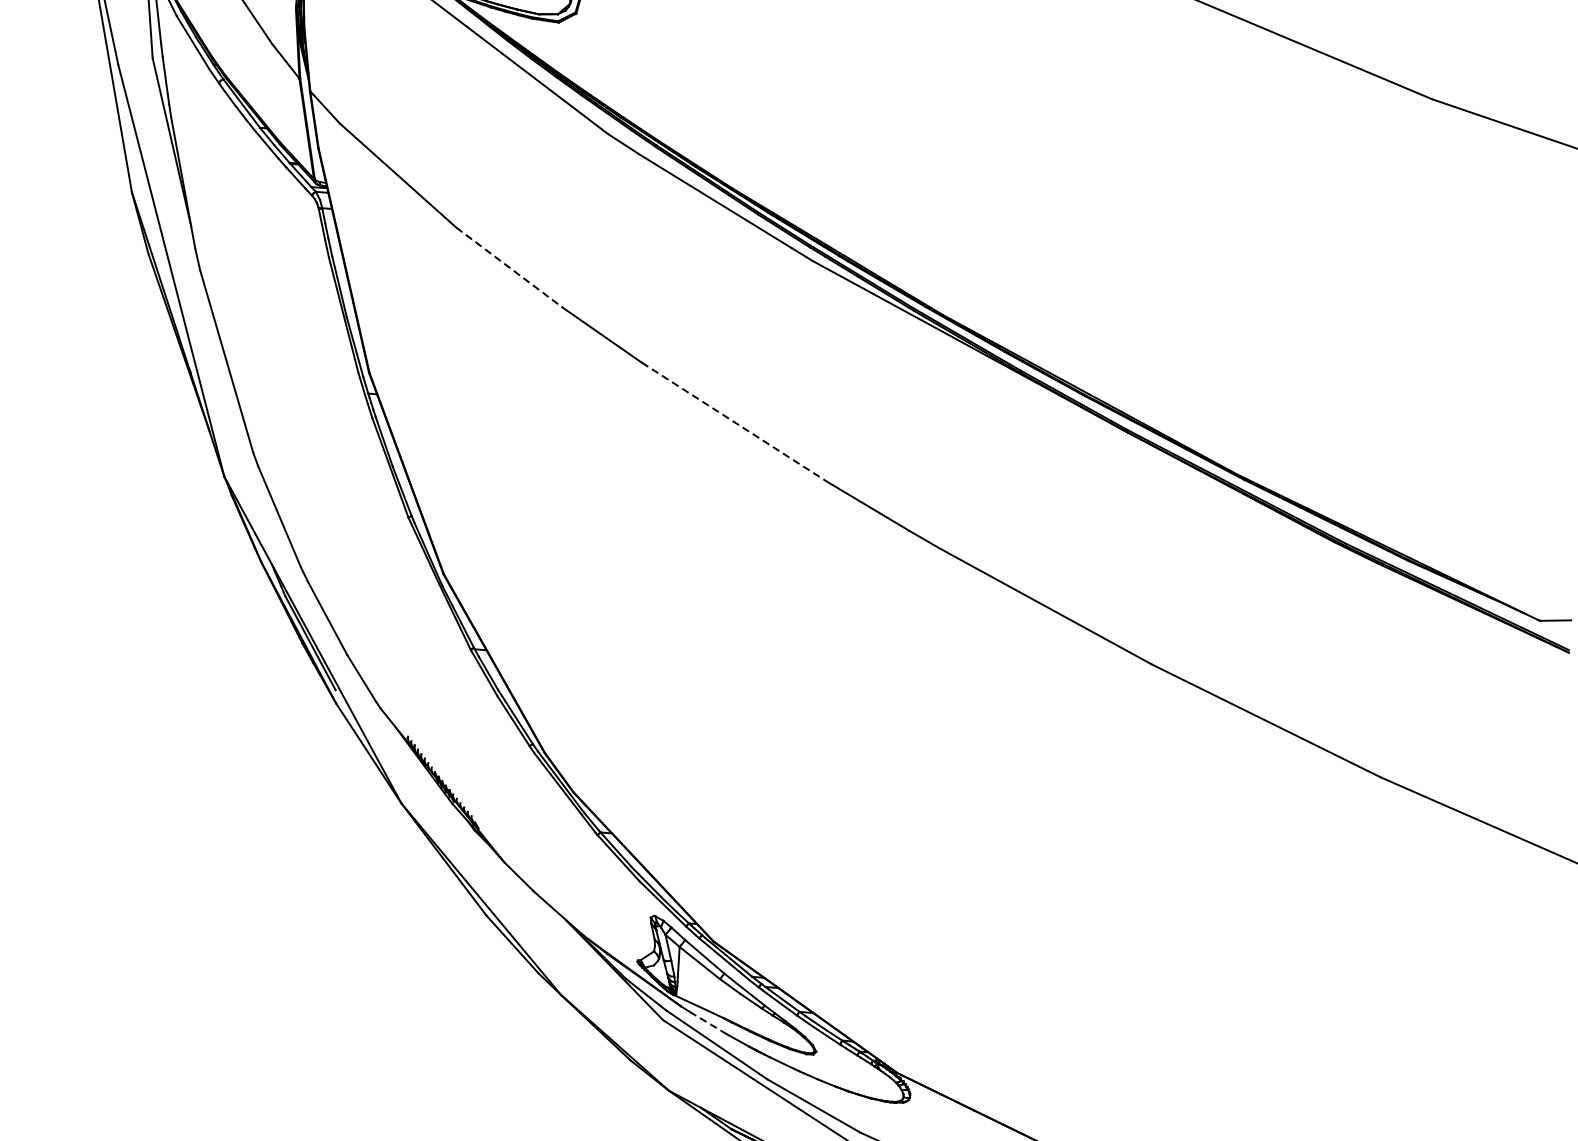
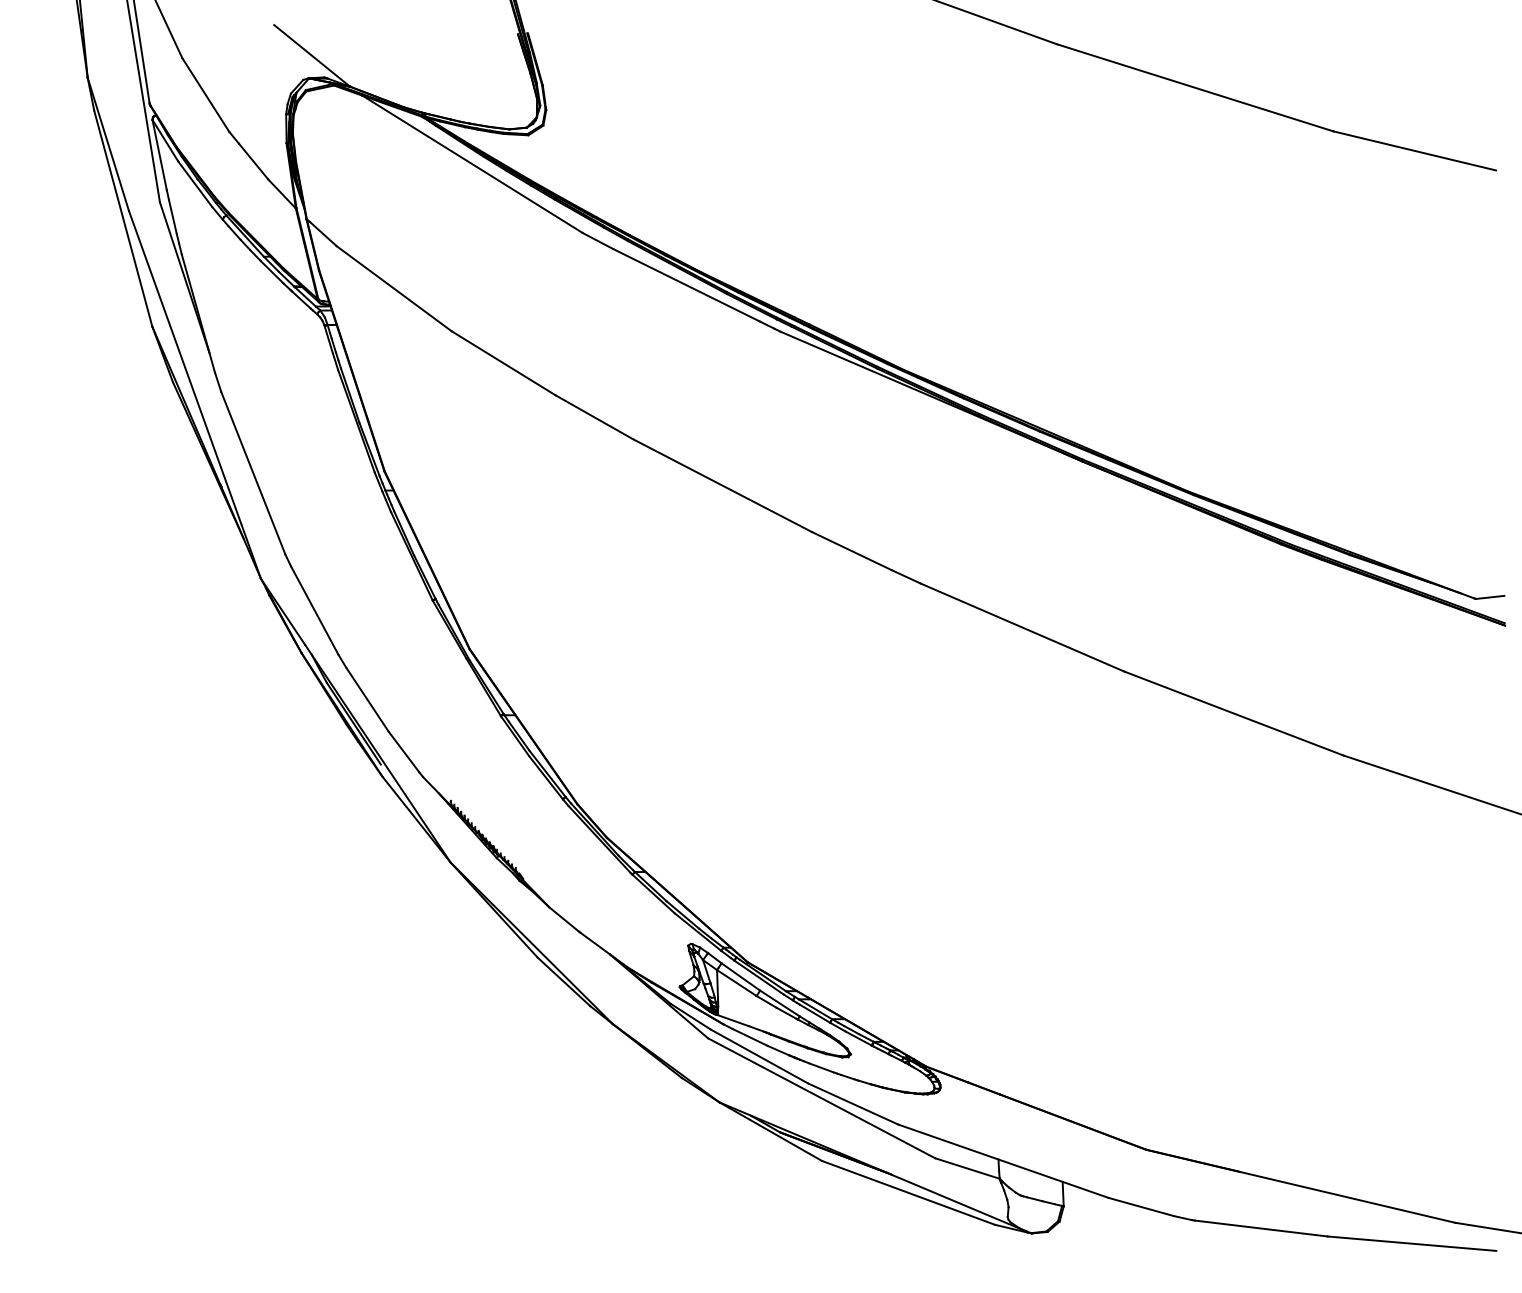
line: (509, 267) -> (503, 363), dashed -> solid
line: (734, 421) -> (722, 485), dashed -> solid
line: (708, 1023) -> (749, 1037), dashed -> solid

